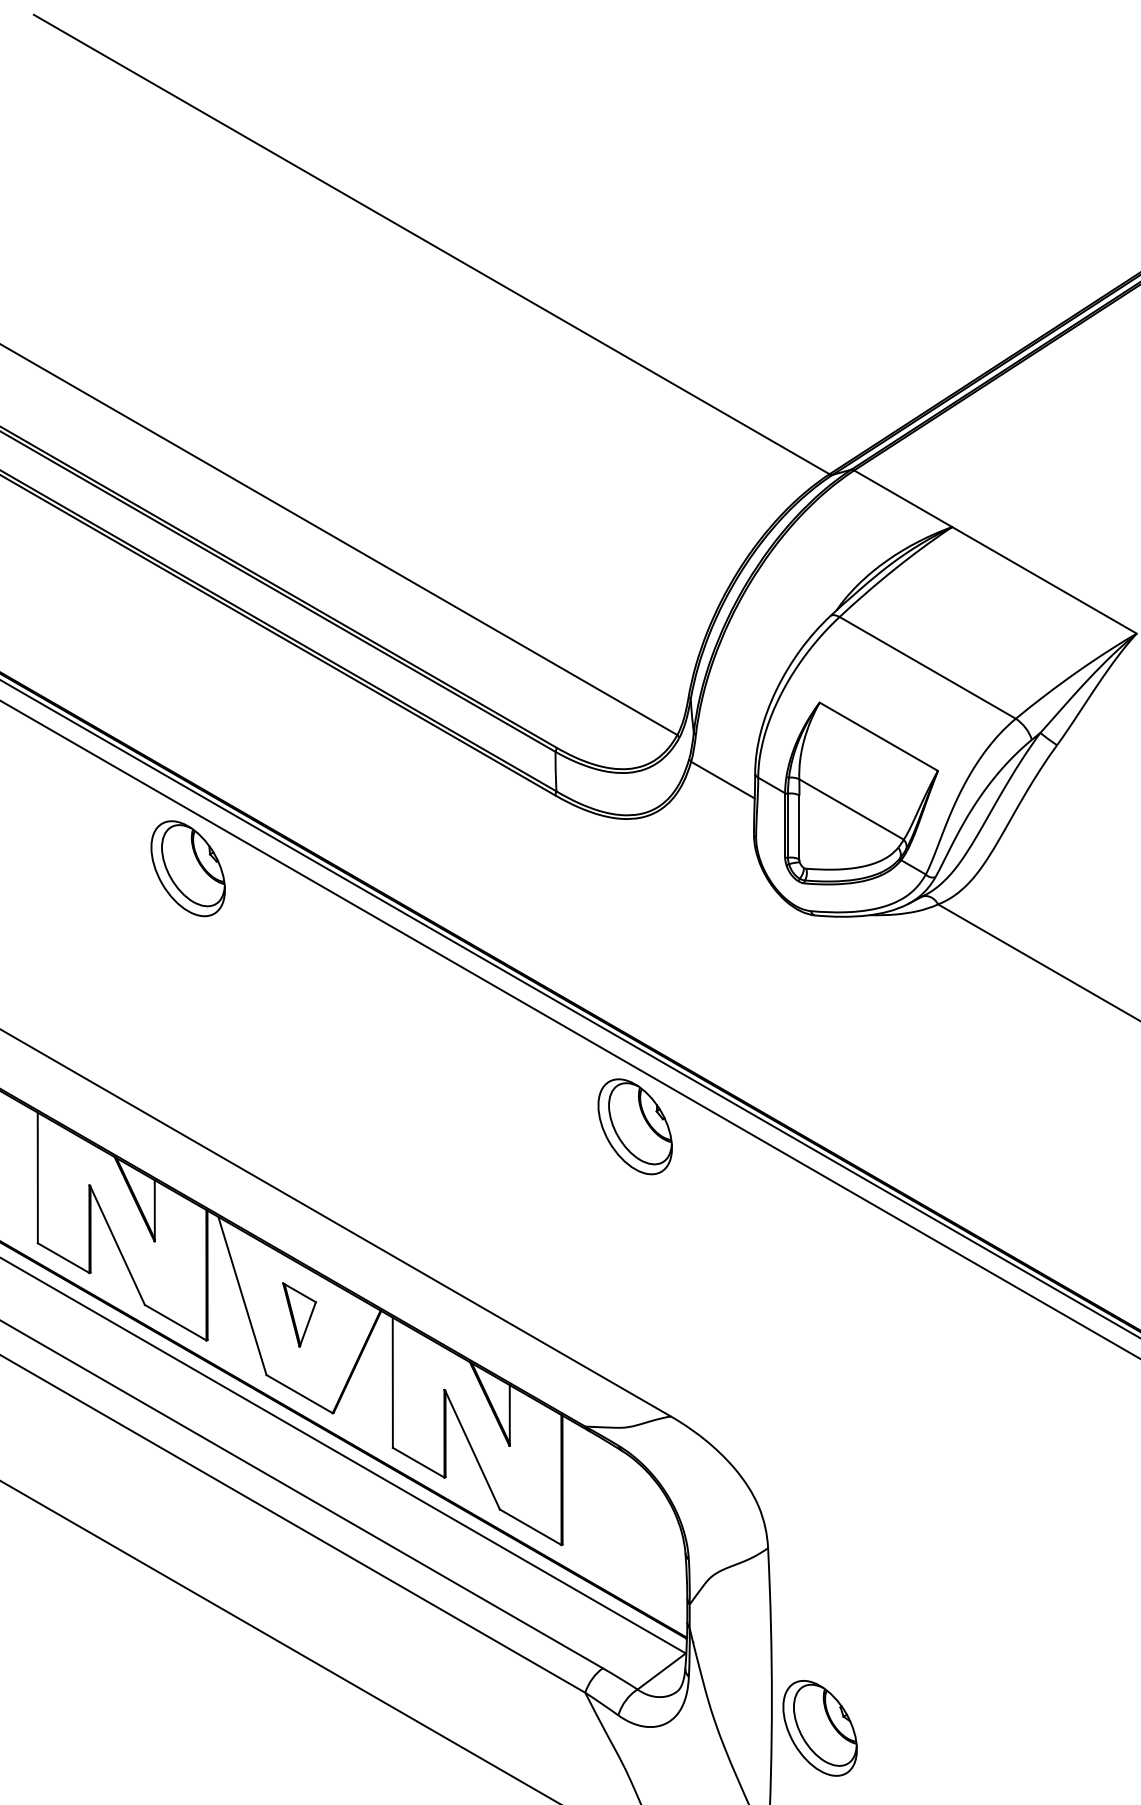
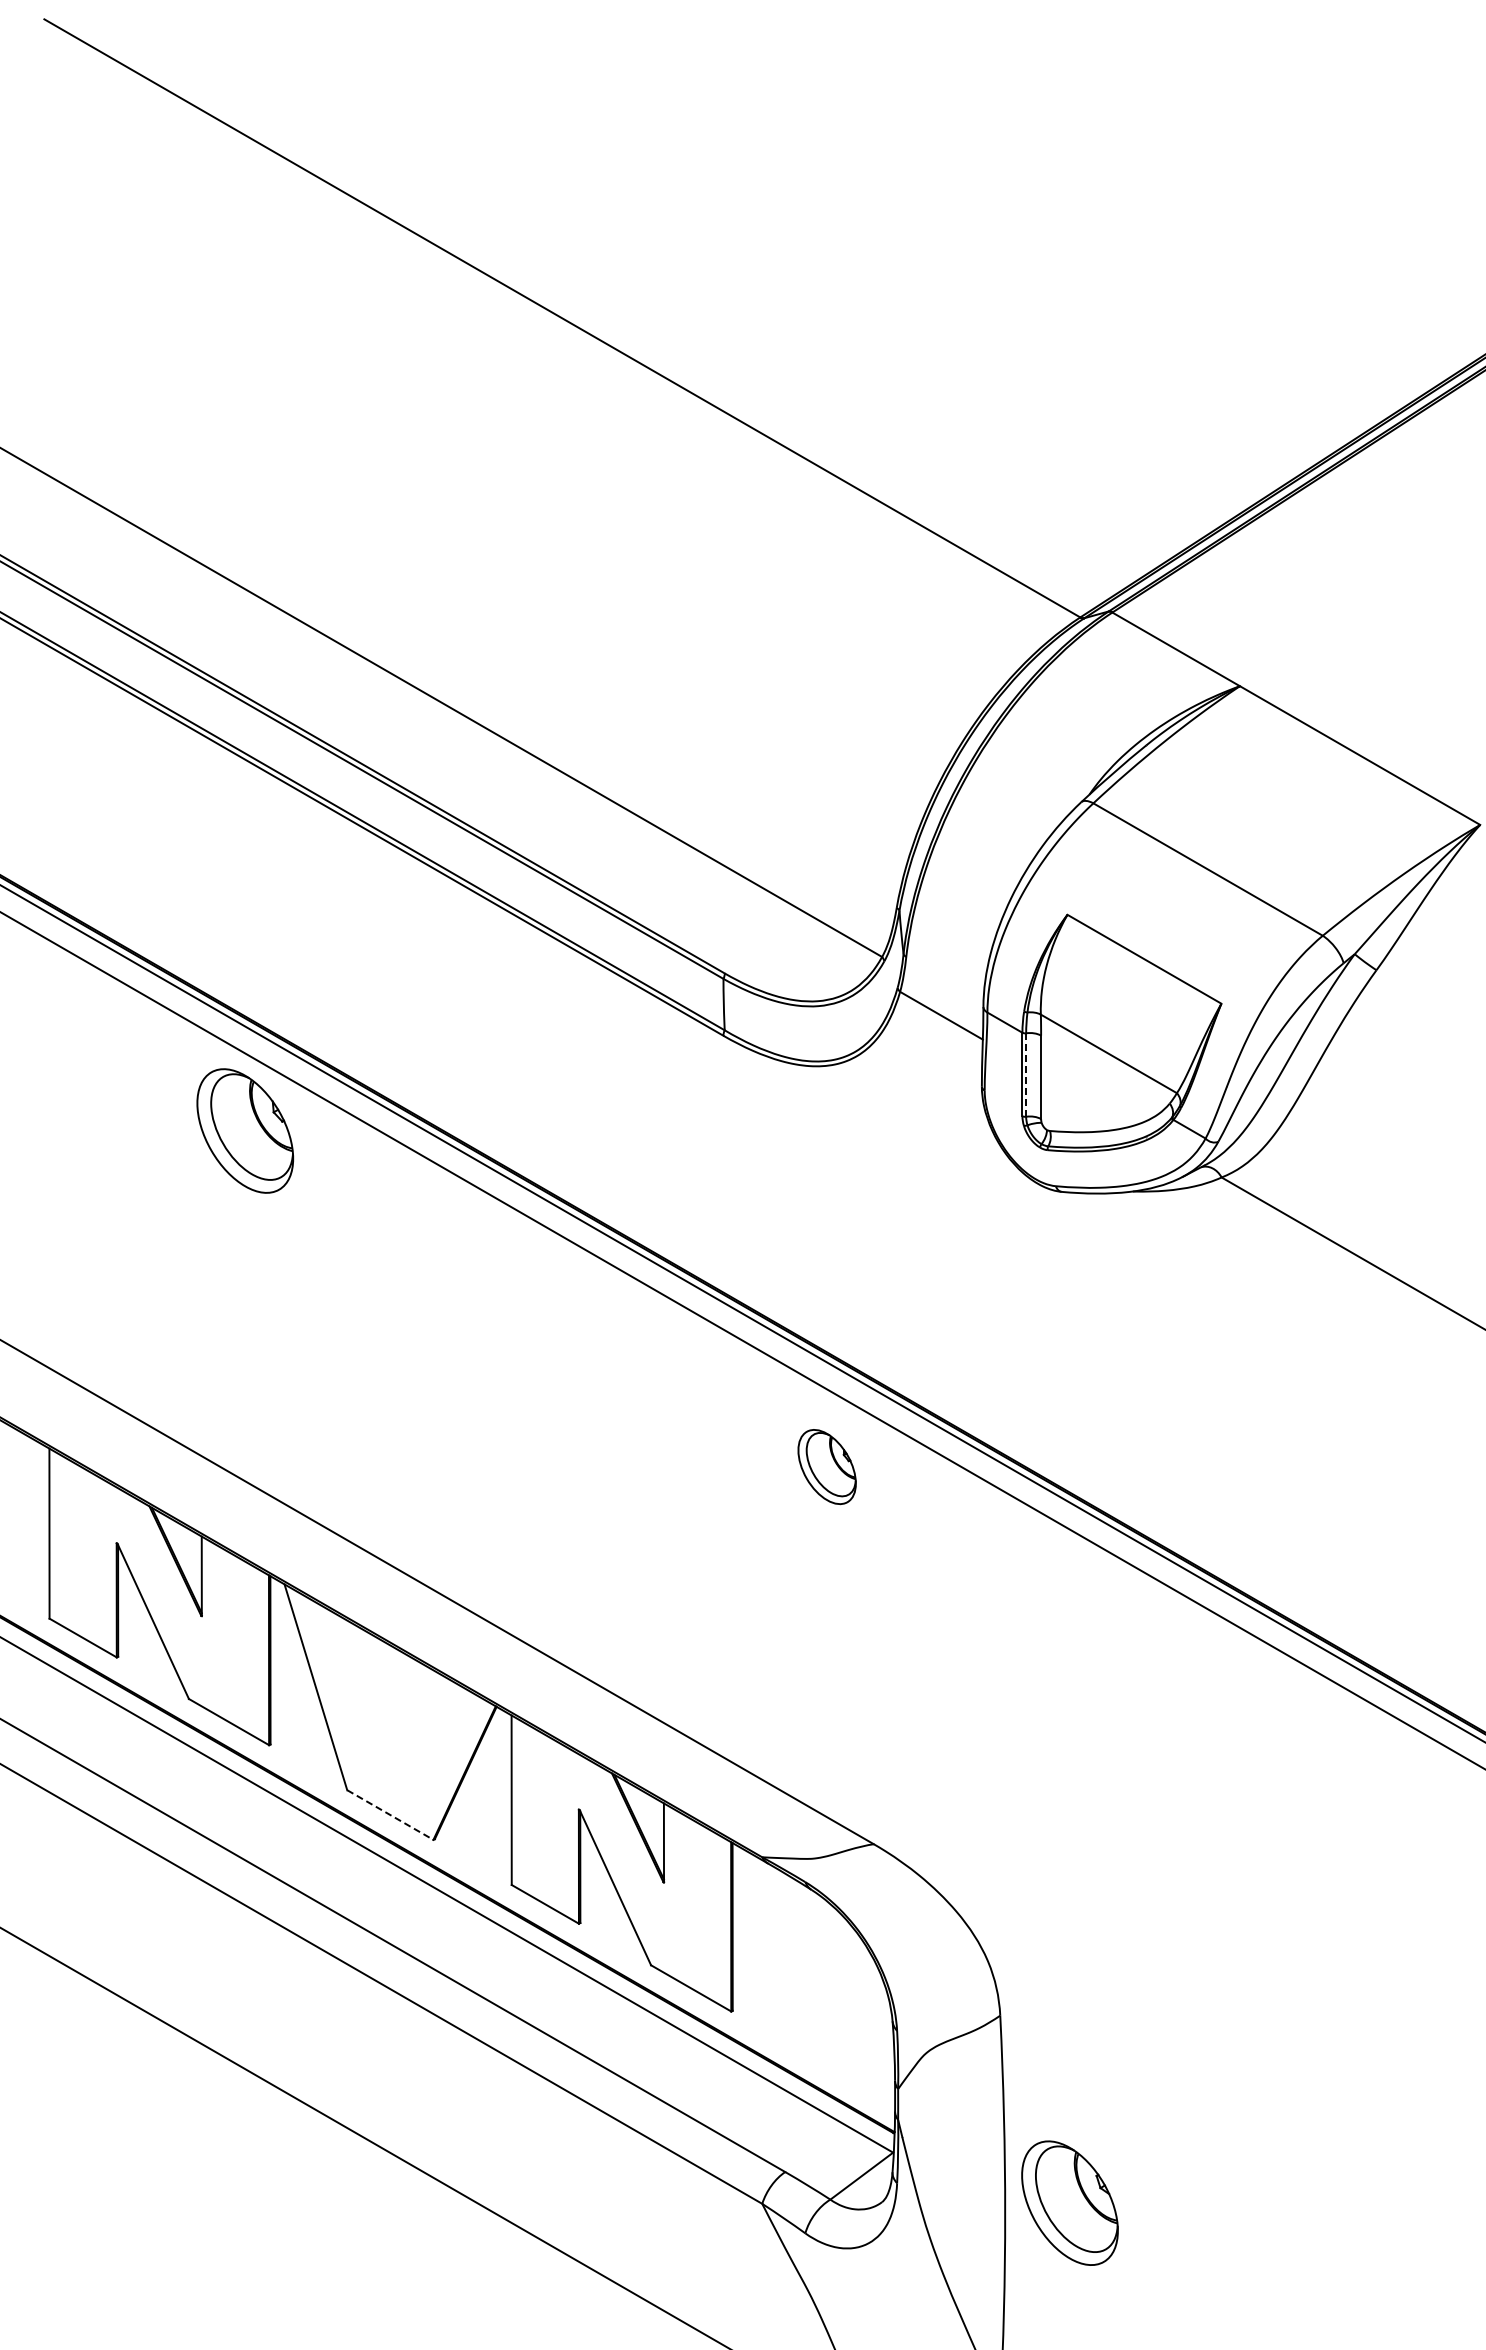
line: (788, 826) -> (1026, 1075), solid -> dashed
part: (634, 1126) -> (826, 1466), size x0.6
part: (299, 1314) -> (390, 1711), removed
line: (299, 1394) -> (390, 1815), solid -> dashed
part: (819, 1727) -> (1069, 2202), moved

